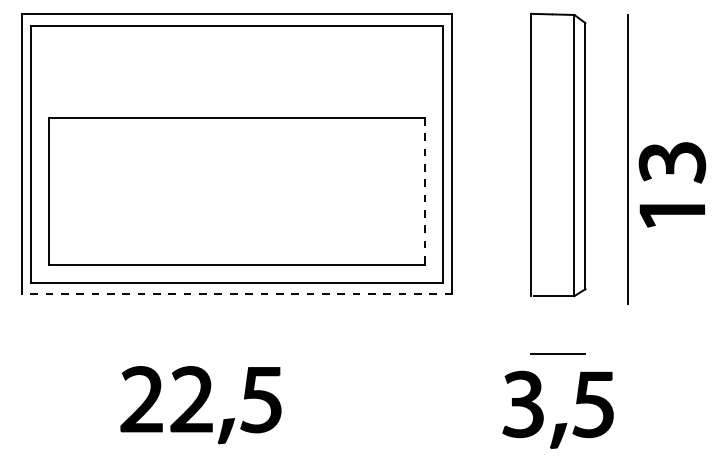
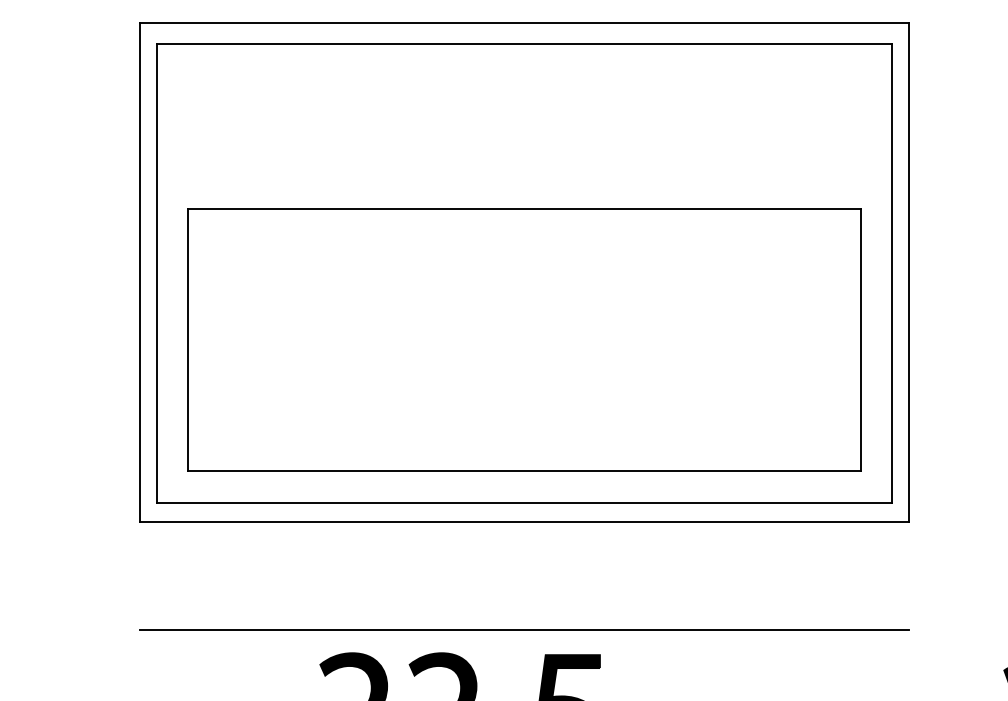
line: (425, 191) -> (861, 339), dashed -> solid
line: (236, 293) -> (523, 522), dashed -> solid
line: (236, 353) -> (523, 629), added

